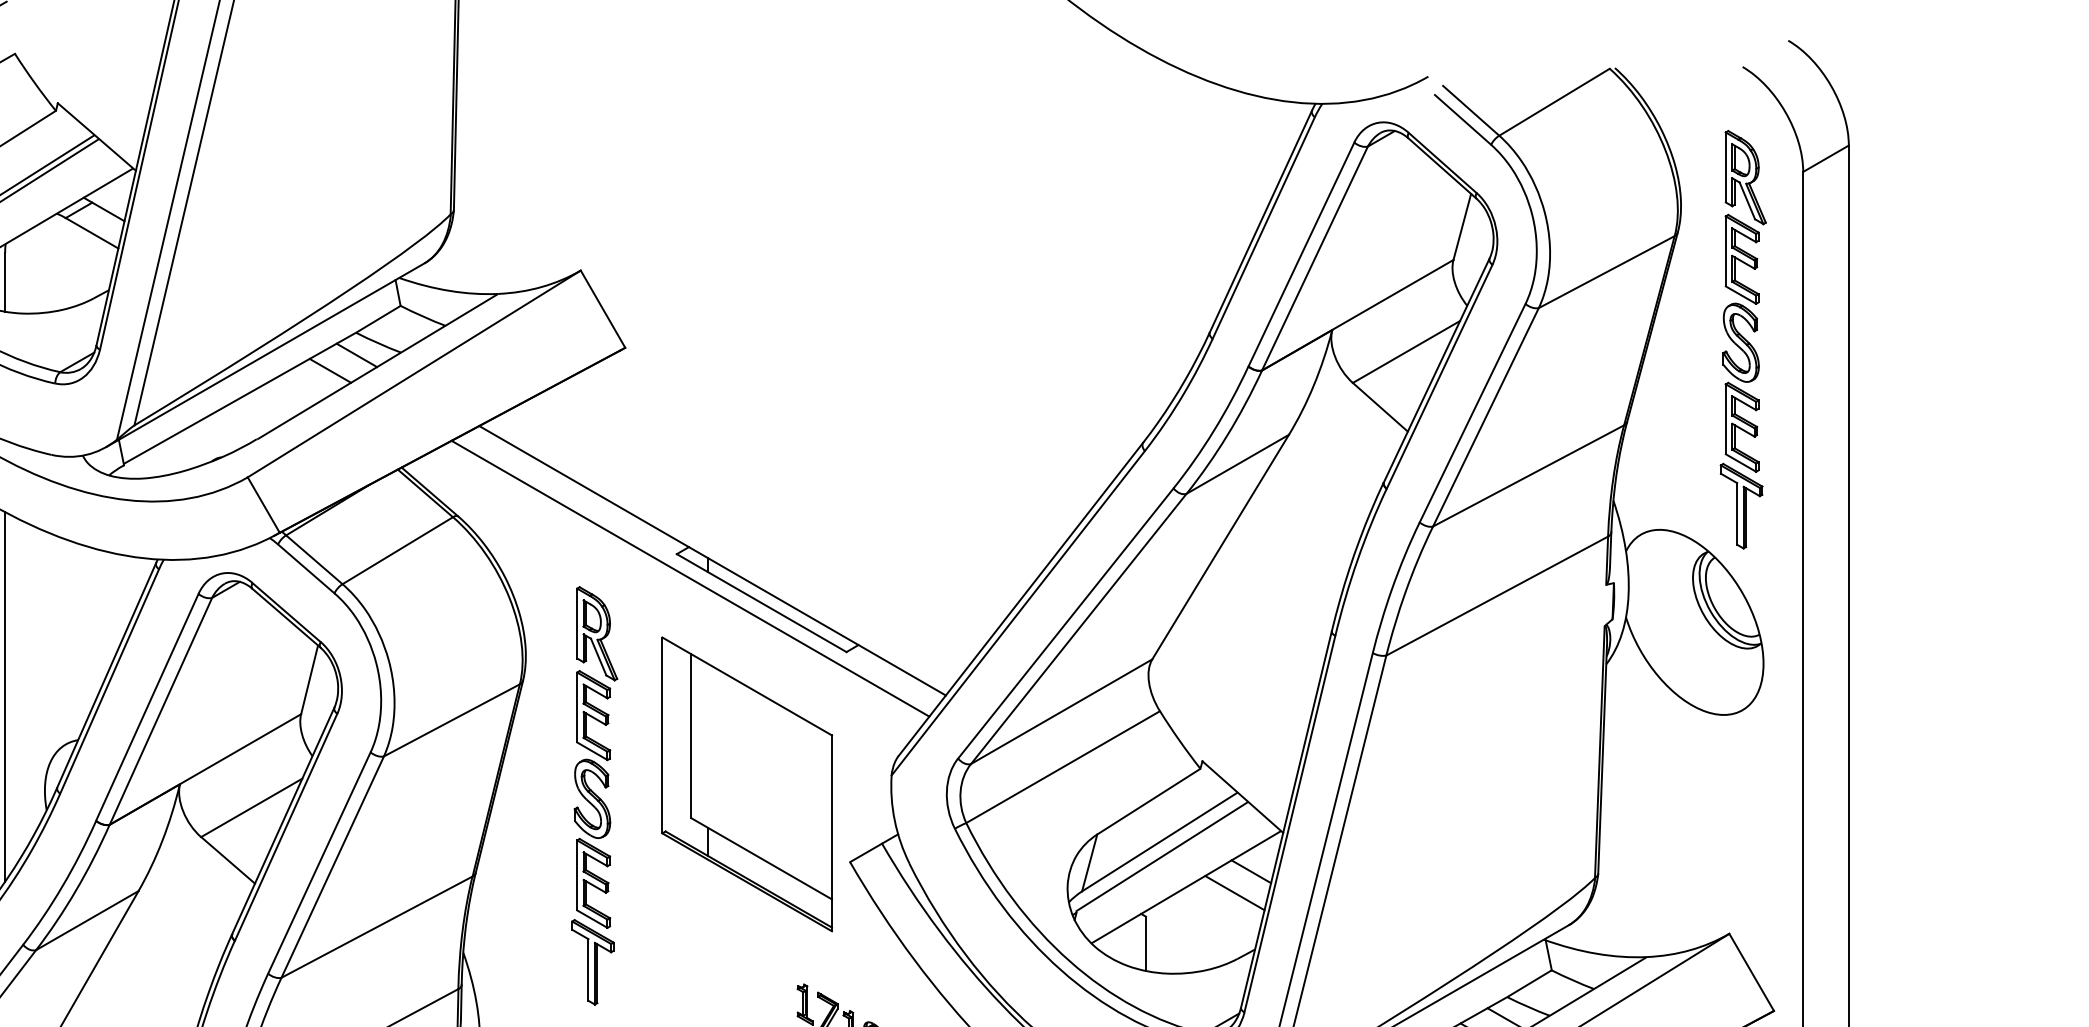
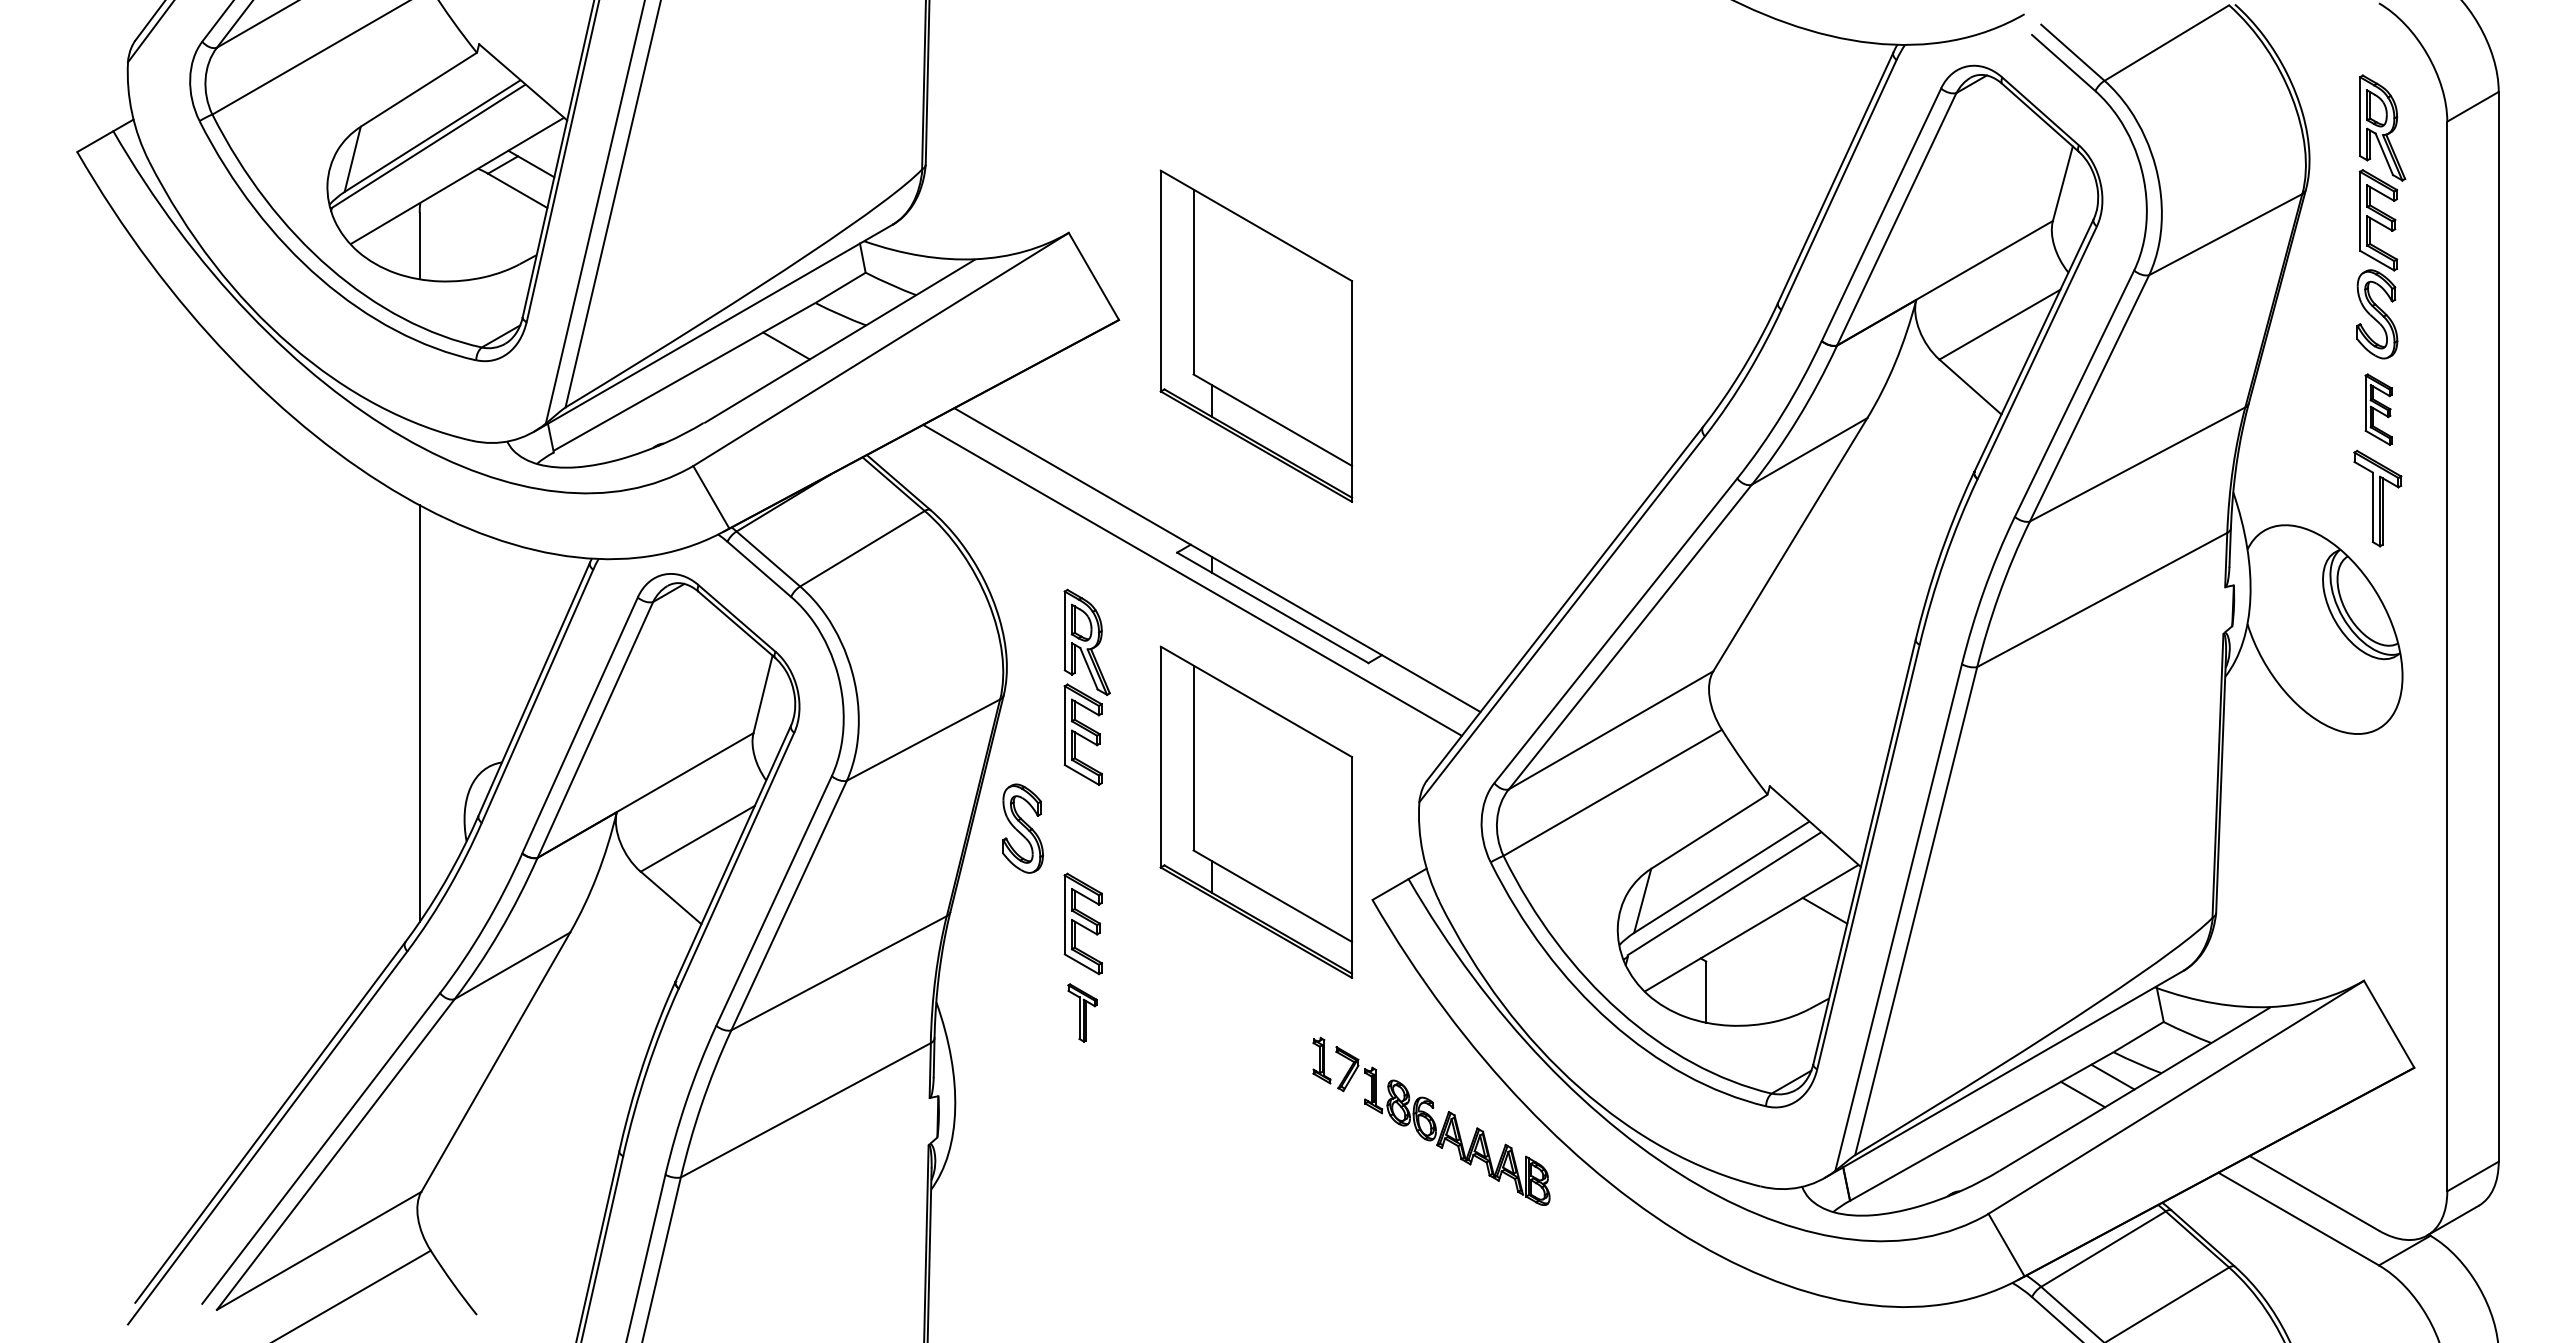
line: (357, 355) -> (816, 328), removed
part: (747, 361) -> (1256, 335), added
part: (1742, 427) -> (2378, 409), size x0.7
part: (592, 798) -> (1022, 828), moved
line: (1234, 892) -> (1806, 934), removed
part: (592, 961) -> (1082, 1012), size x0.6

